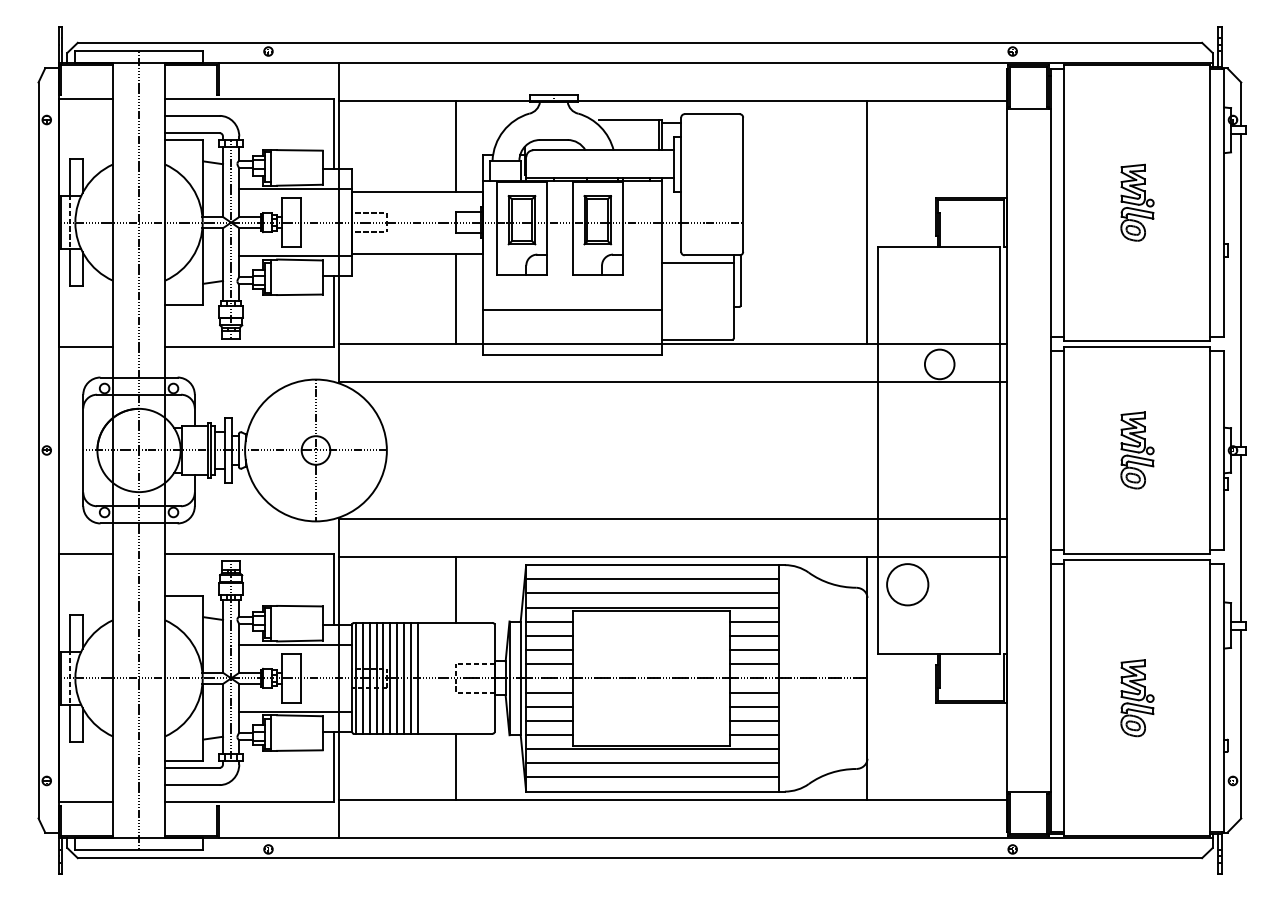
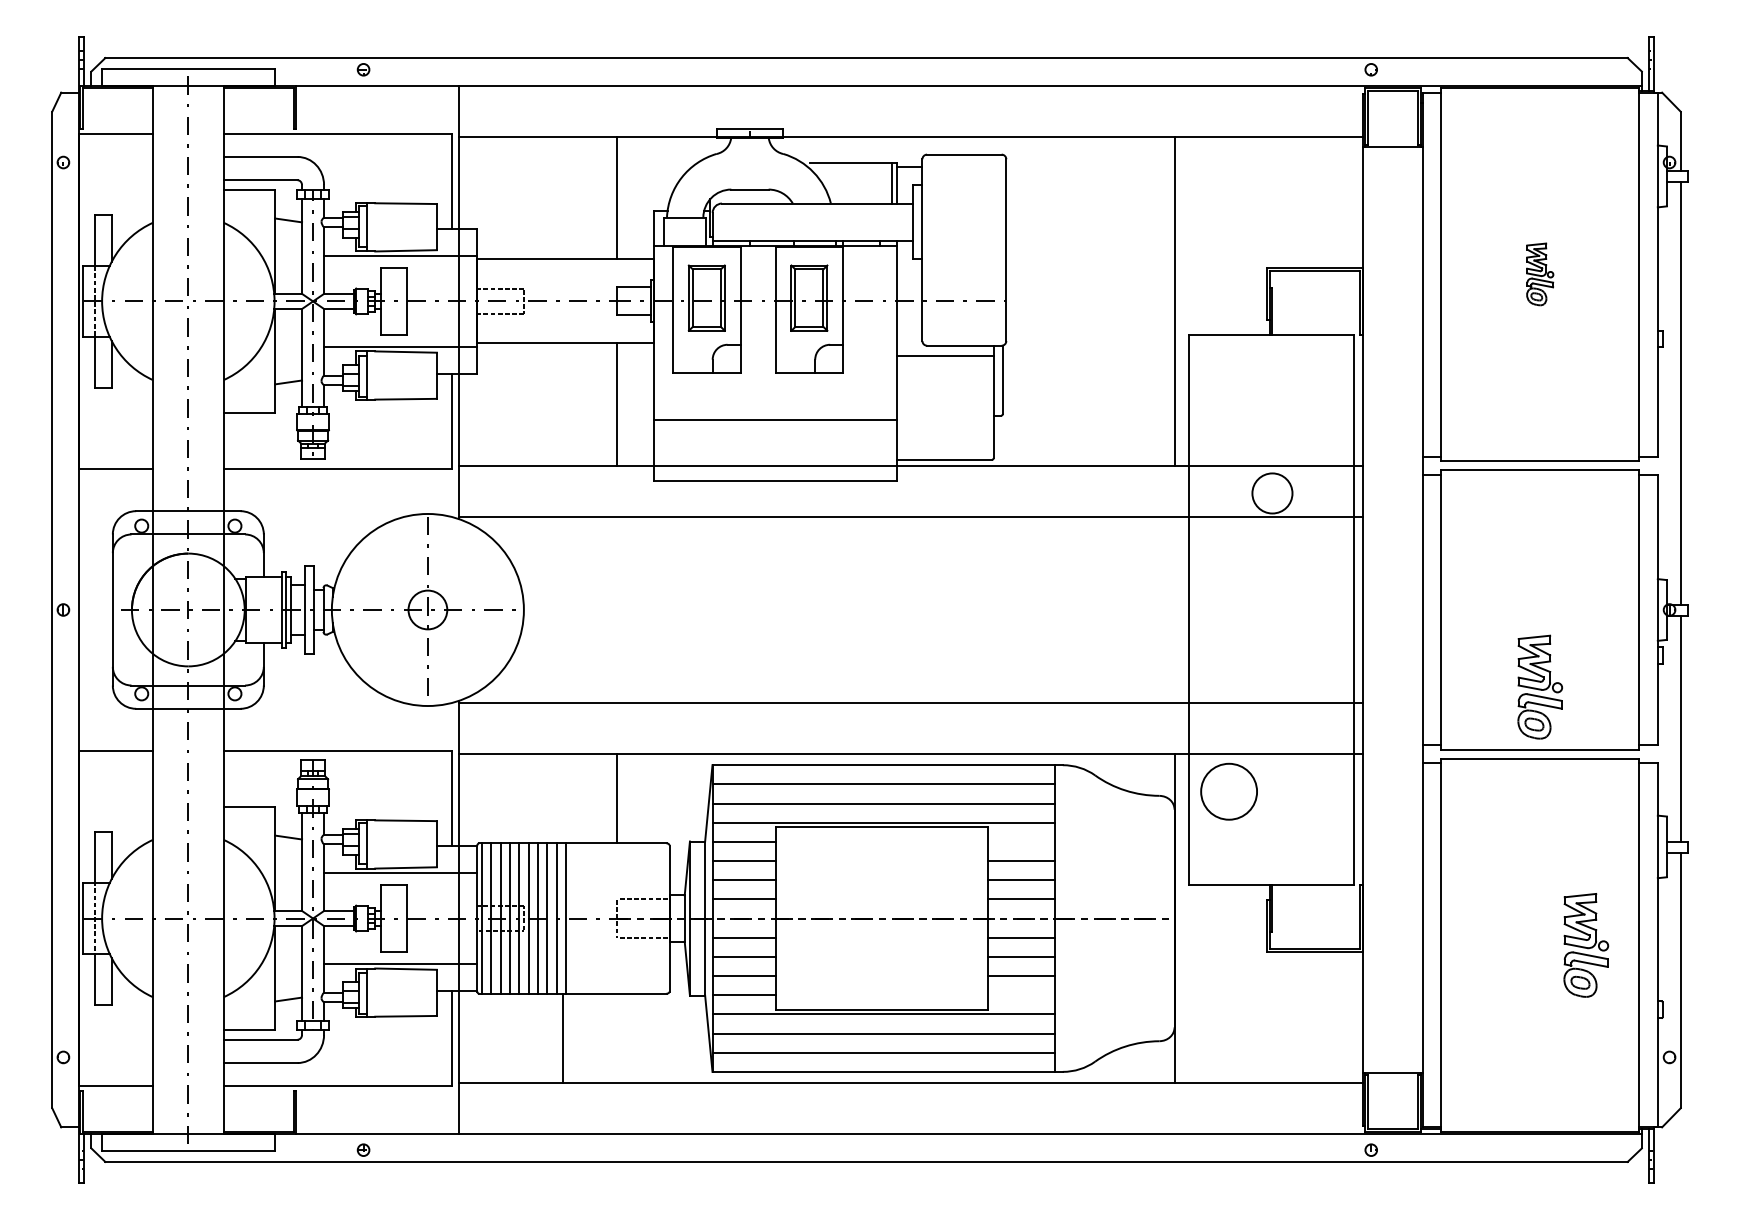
part: (1137, 202) -> (1540, 274), size x0.6
part: (1137, 450) -> (1540, 687), moved
line: (754, 621) -> (1021, 841), removed
part: (1137, 698) -> (1586, 945), moved
line: (754, 735) -> (1021, 995), removed
line: (455, 766) -> (562, 1037), moved

